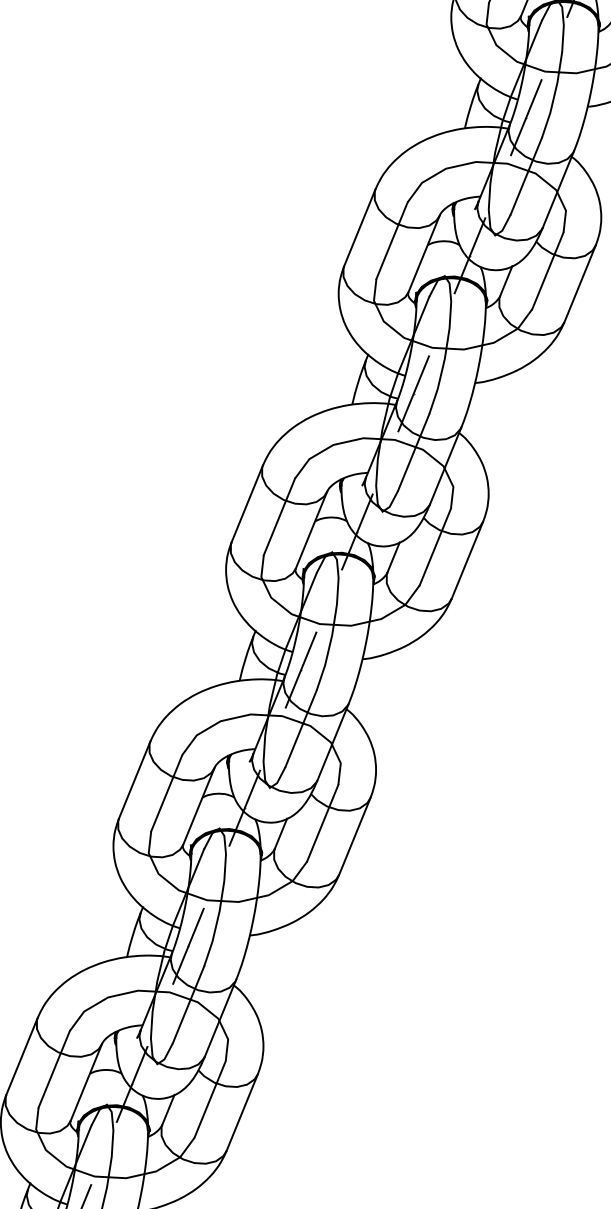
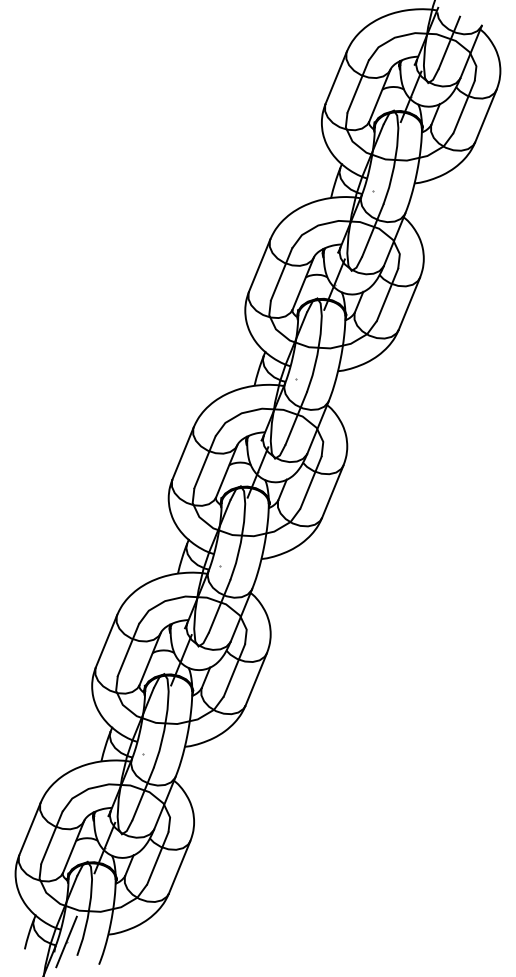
line: (525, 117) -> (372, 190), removed
line: (412, 393) -> (295, 378), removed
line: (300, 670) -> (219, 566), removed
line: (187, 946) -> (142, 754), removed

